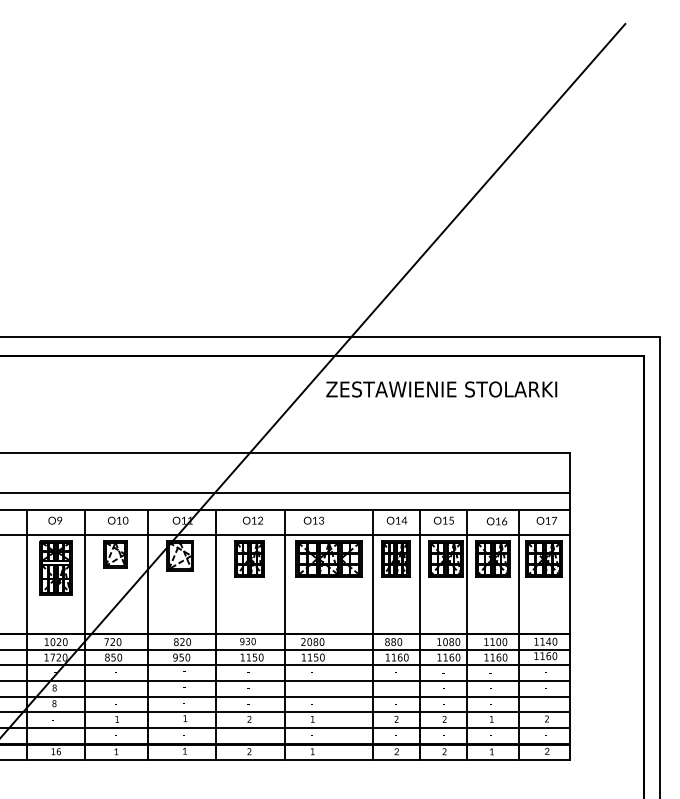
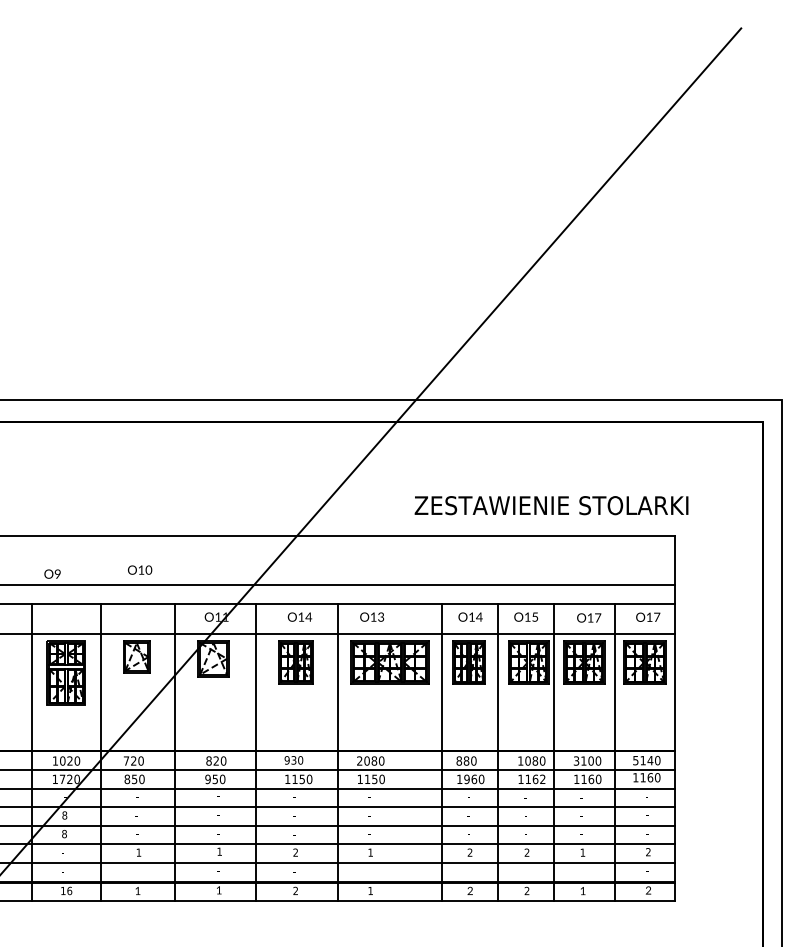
text: (441, 389) -> (551, 505), moved
text: (55, 520) -> (52, 573), moved
text: (118, 520) -> (140, 569), moved
text: (260, 520) -> (308, 616), O12 -> O14
text: (504, 520) -> (598, 617), O16 -> O17
text: (486, 641) -> (576, 760), 1100 -> 3100
text: (536, 641) -> (635, 760), 1140 -> 5140
text: (393, 657) -> (466, 779), 1160 -> 1960
text: (457, 657) -> (542, 779), 1160 -> 1162

